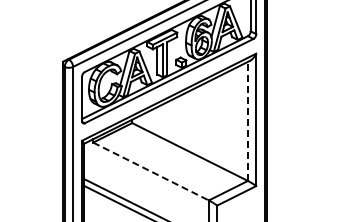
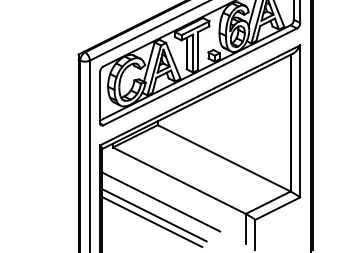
line: (247, 121) -> (290, 123), dashed -> solid
line: (151, 171) -> (179, 180), dashed -> solid
line: (134, 189) -> (160, 201), added

